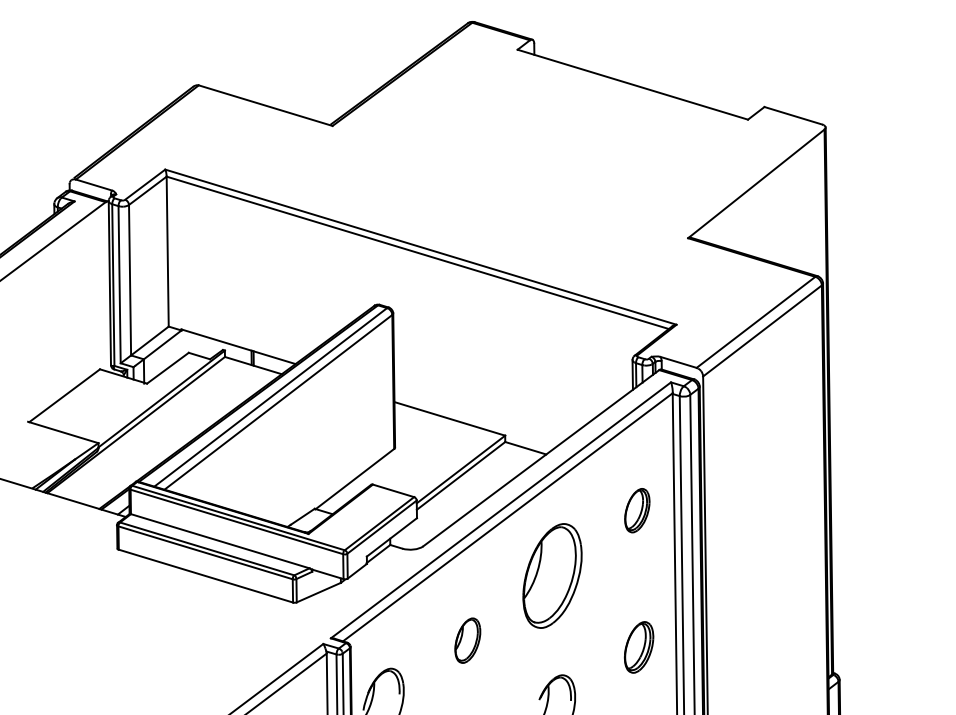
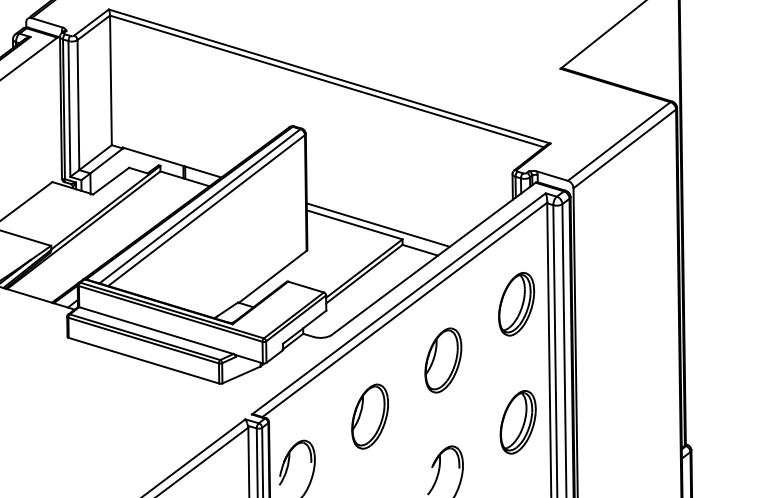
line: (476, 419) -> (377, 225), added
part: (637, 510) -> (516, 304), size x1.67
part: (552, 575) -> (443, 360), size x0.71
part: (467, 640) -> (369, 416), size x1.67
part: (638, 647) -> (517, 422), size x1.43

